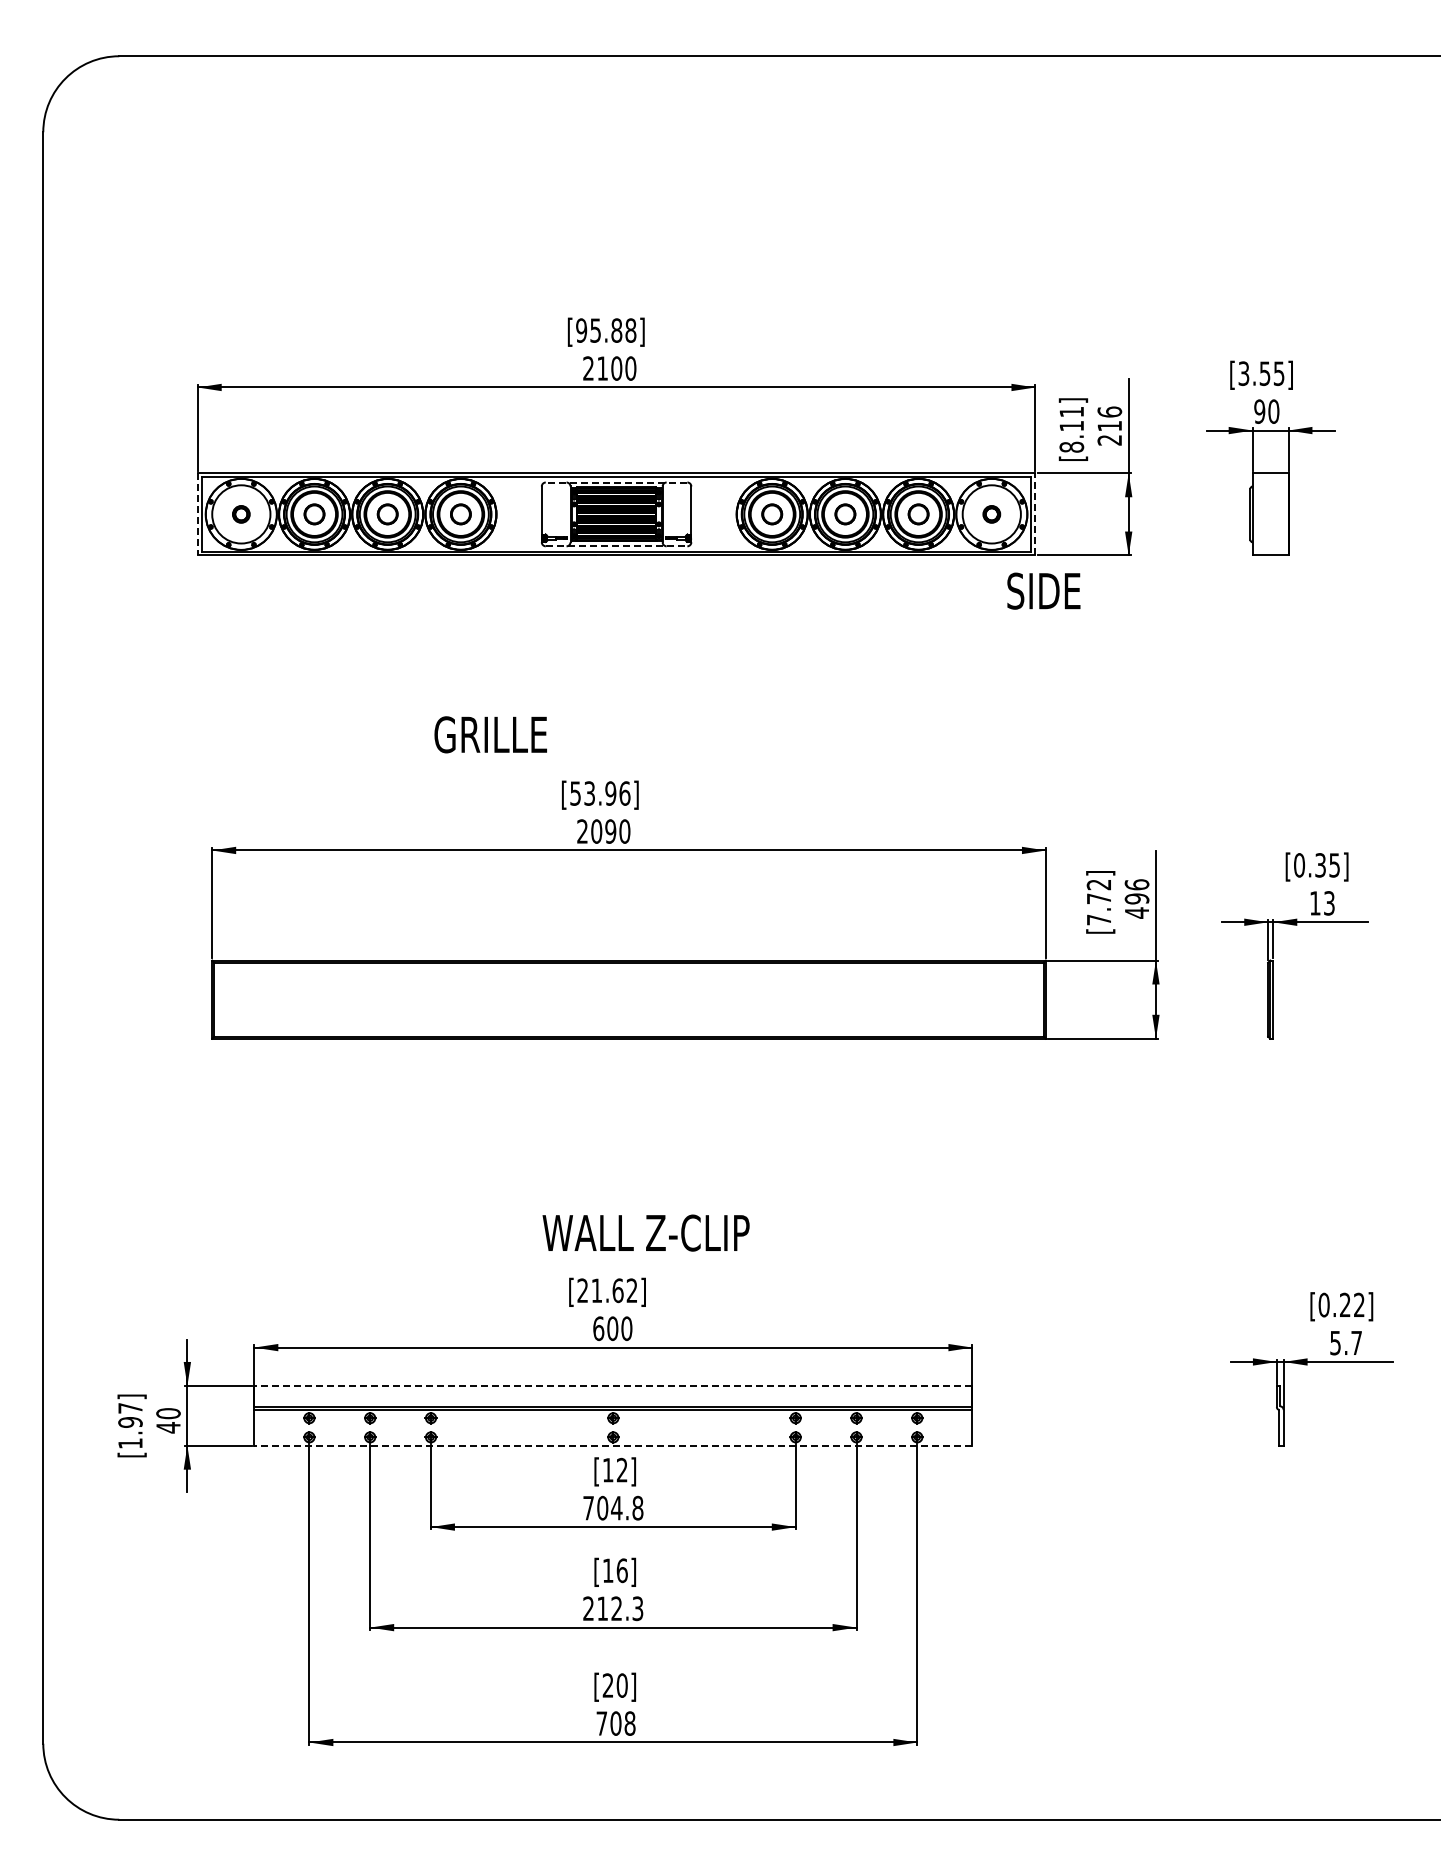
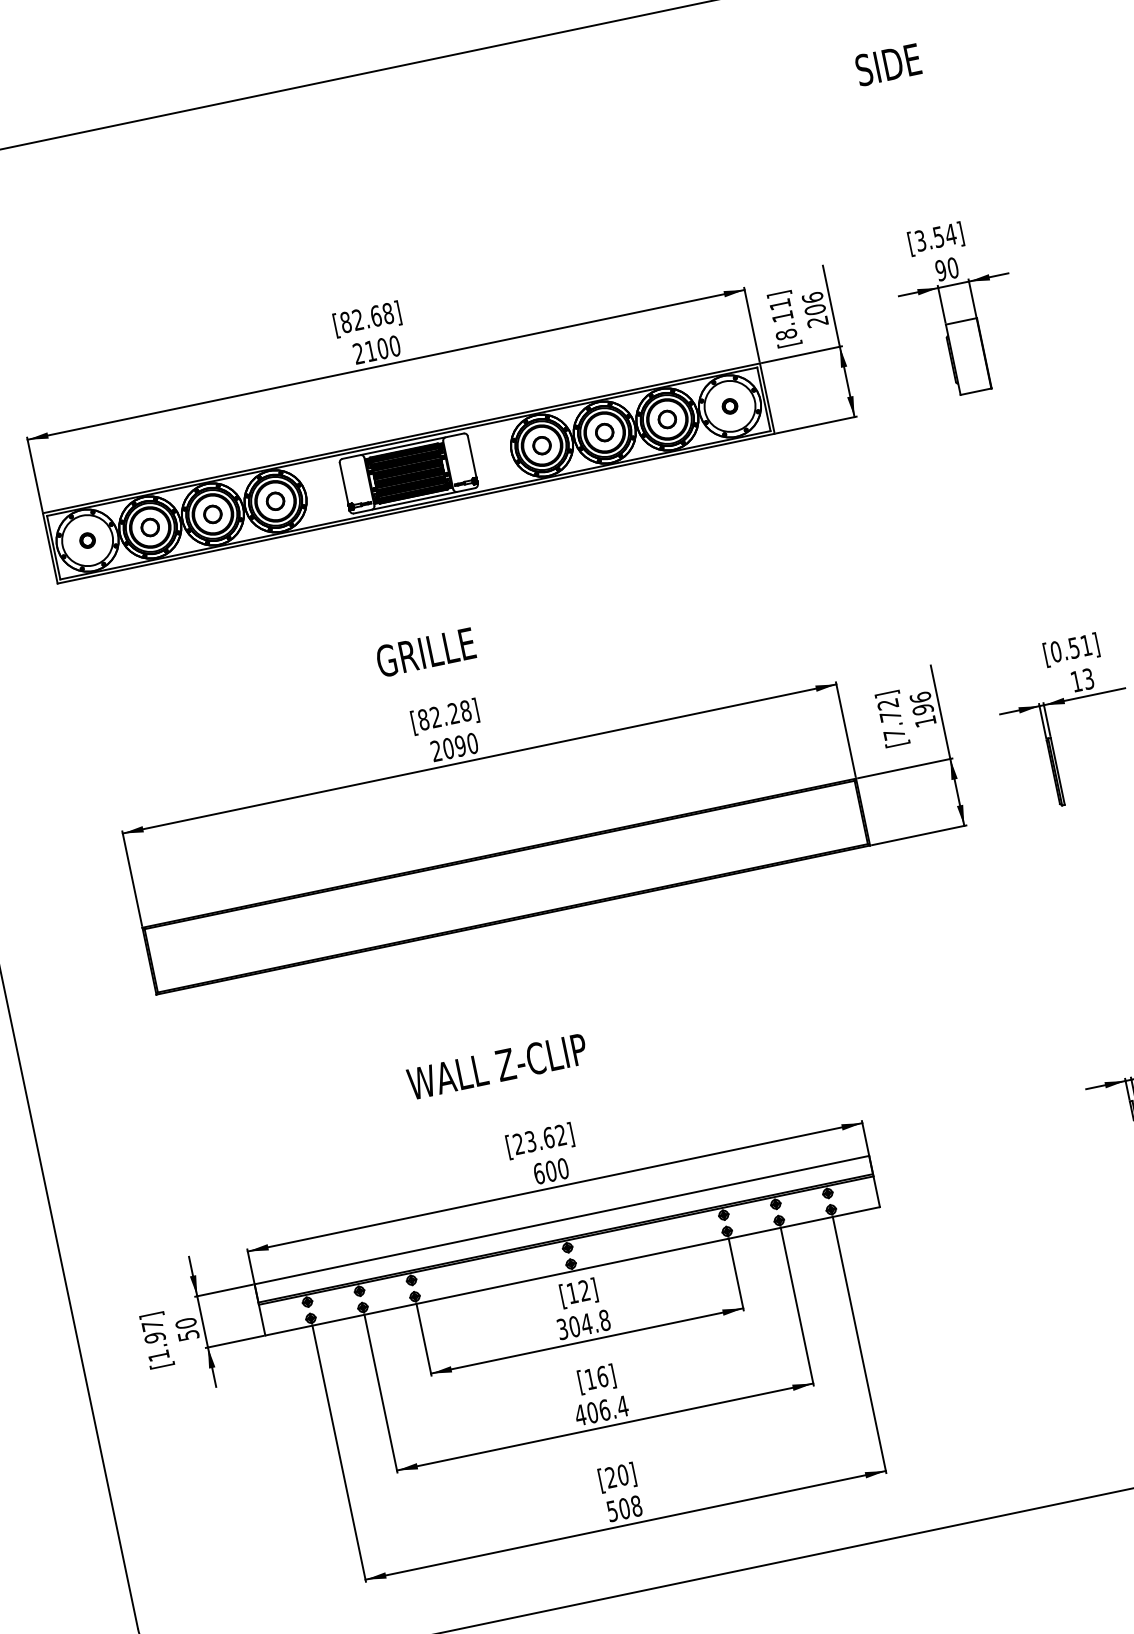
text: (599, 330) -> (361, 319), [95.88] -> [82.68]
text: (1278, 373) -> (950, 234), [3.55] -> [3.54]
text: (1109, 425) -> (814, 309), 216 -> 206
line: (616, 482) -> (403, 446), dashed -> solid
line: (1035, 513) -> (767, 397), dashed -> solid
line: (197, 514) -> (50, 548), dashed -> solid
line: (616, 546) -> (414, 501), dashed -> solid
text: (1043, 590) -> (887, 64), moved
text: (490, 734) -> (425, 652), moved
text: (600, 793) -> (444, 715), [53.96] -> [82.28]
text: (1327, 865) -> (1080, 646), [0.35] -> [0.51]
text: (1136, 912) -> (925, 721), 496 -> 196
text: (645, 1232) -> (496, 1066), moved
text: (596, 1290) -> (530, 1141), [21.62] -> [23.62]
line: (613, 1385) -> (561, 1219), dashed -> solid
text: (168, 1427) -> (188, 1335), 40 -> 50
line: (613, 1445) -> (572, 1271), dashed -> solid
text: (588, 1507) -> (562, 1328), 704.8 -> 304.8
text: (612, 1608) -> (600, 1410), 212.3 -> 406.4
text: (601, 1723) -> (612, 1511), 708 -> 508

